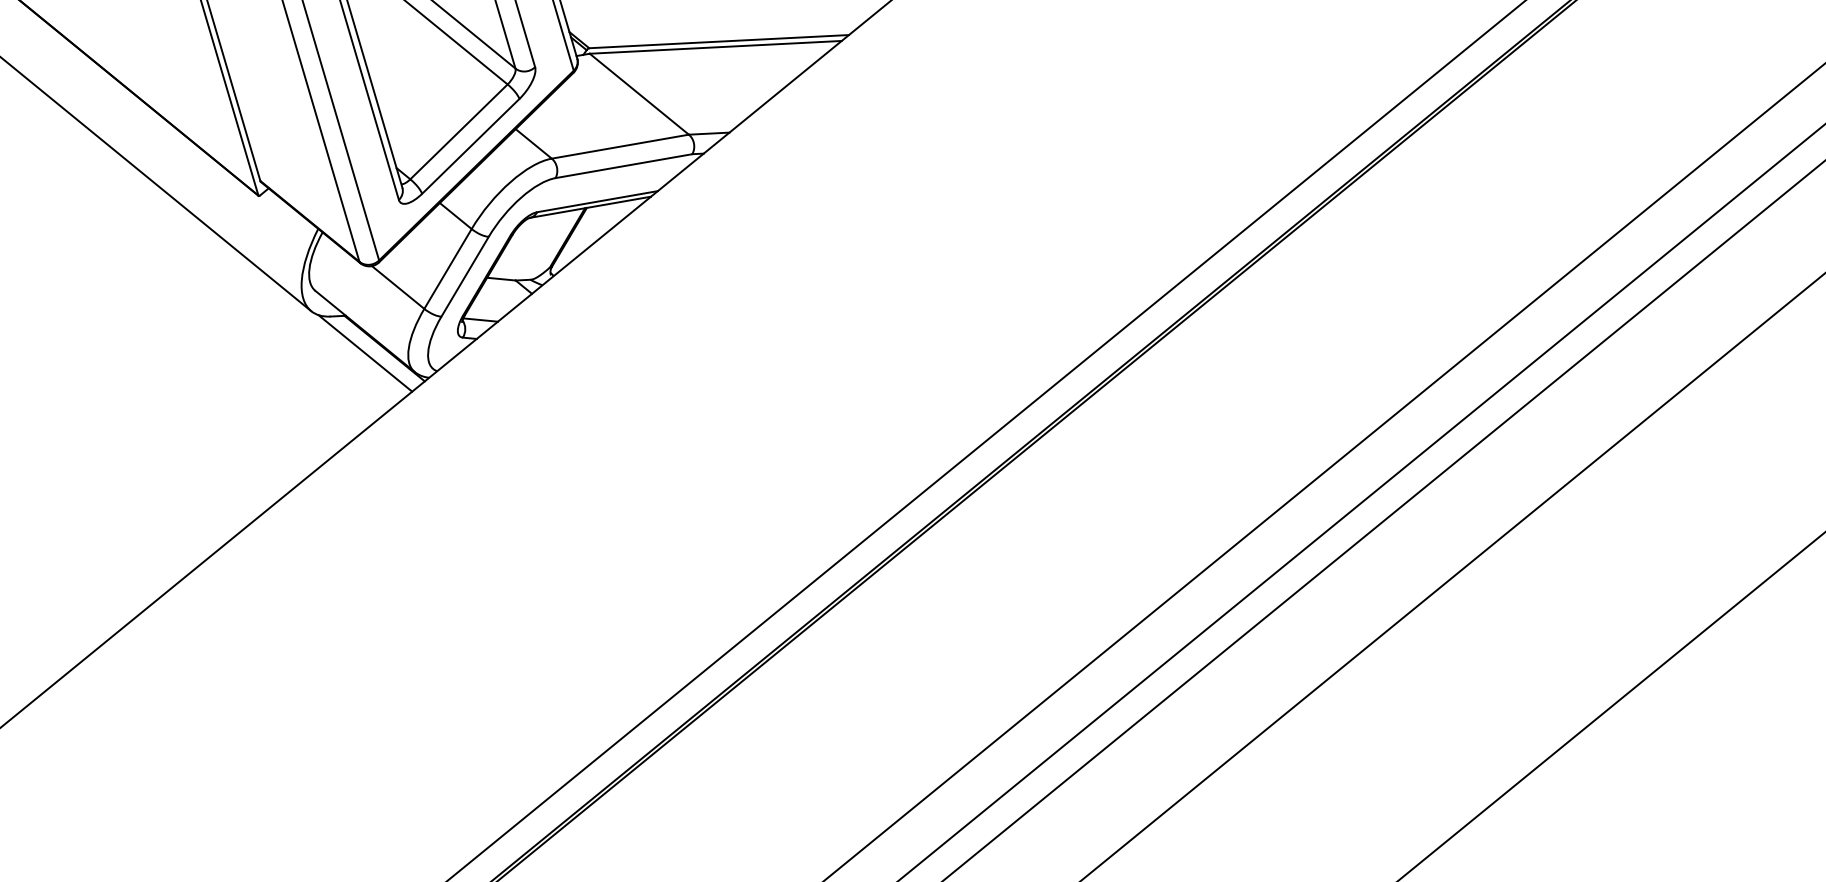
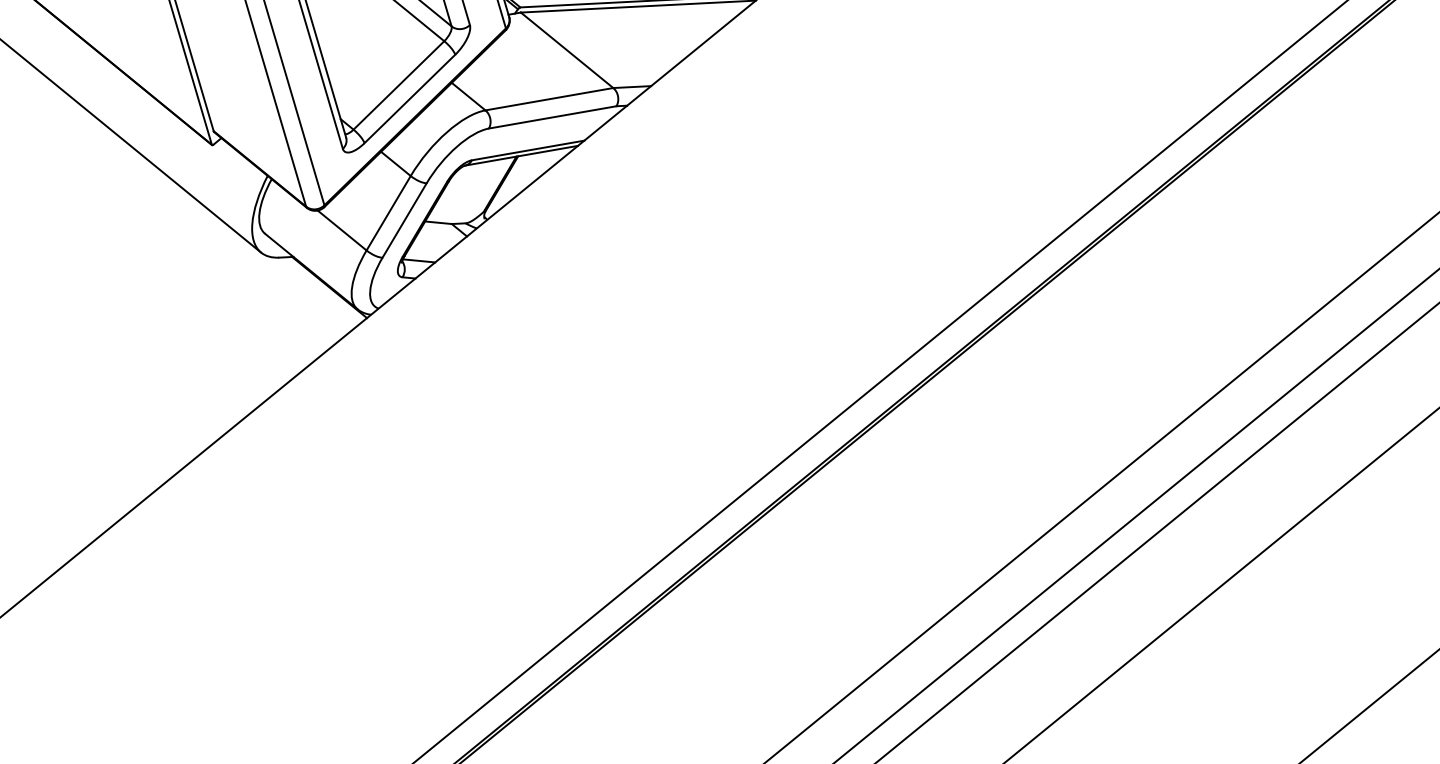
line: (365, 353) -> (311, 292), removed

